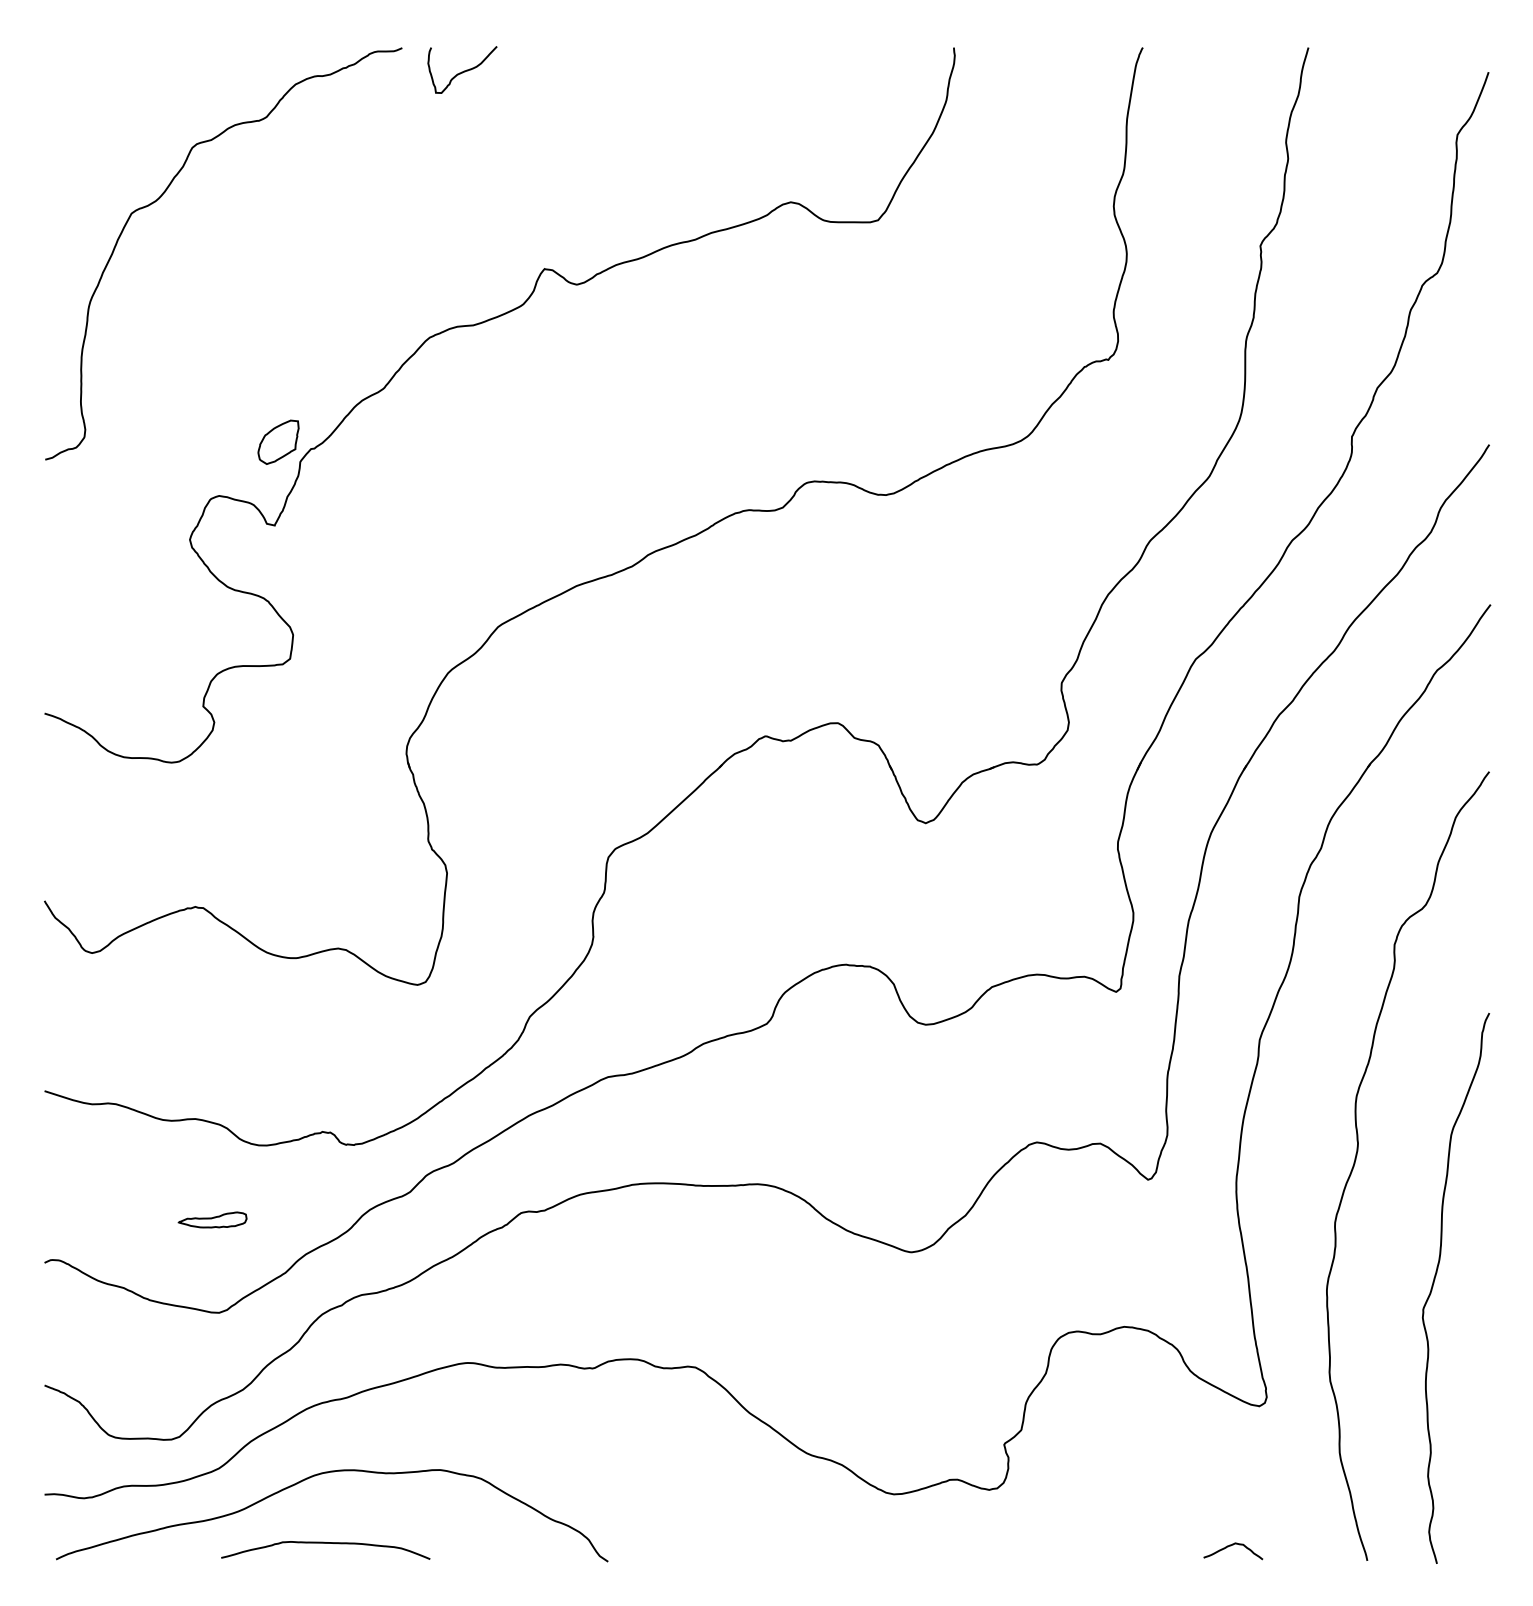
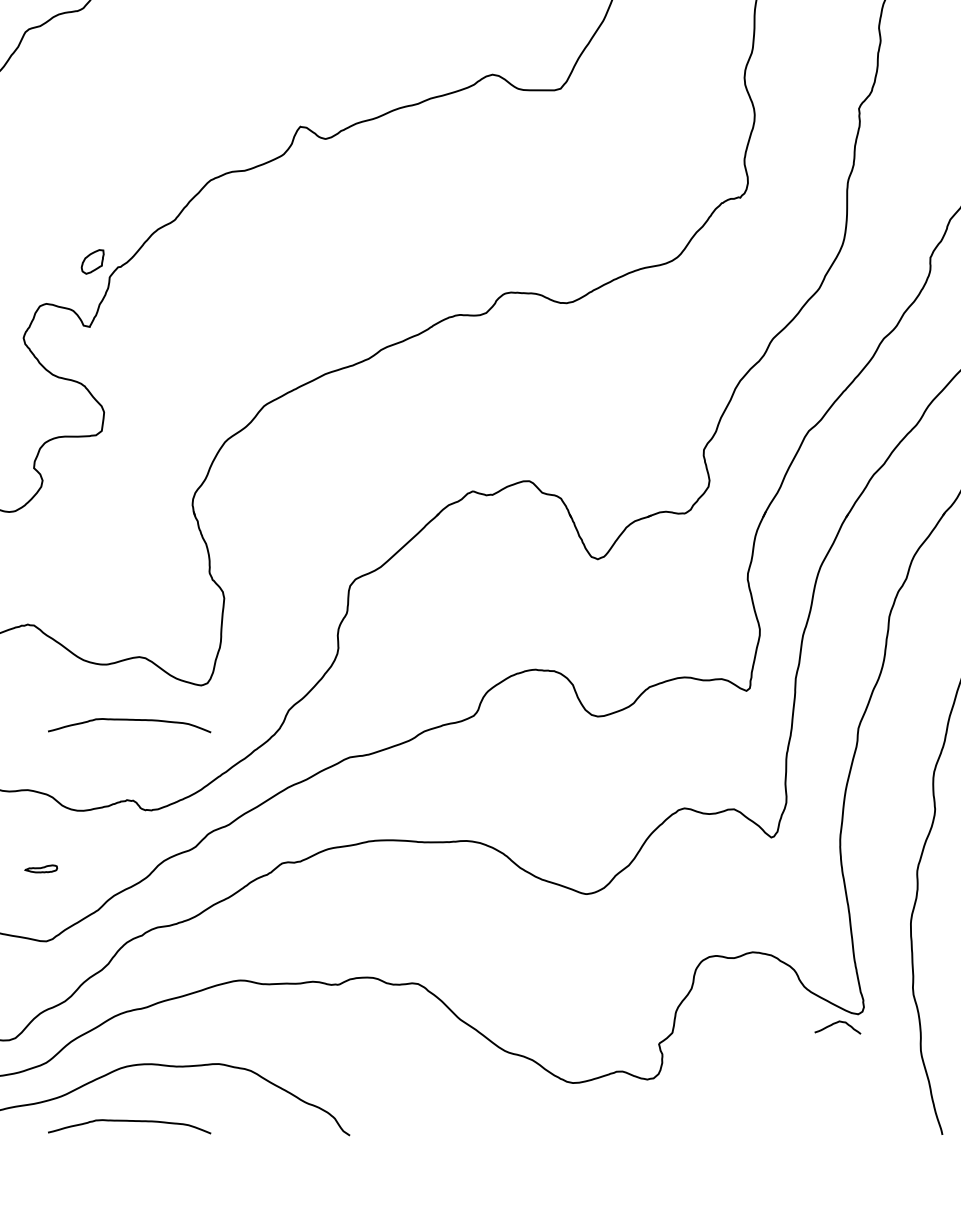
part: (278, 441) -> (92, 261), size x0.7
curve: (325, 1029) -> (129, 720), added
part: (212, 1219) -> (41, 868), size x0.6
curve: (1230, 1546) -> (835, 1023), moved

